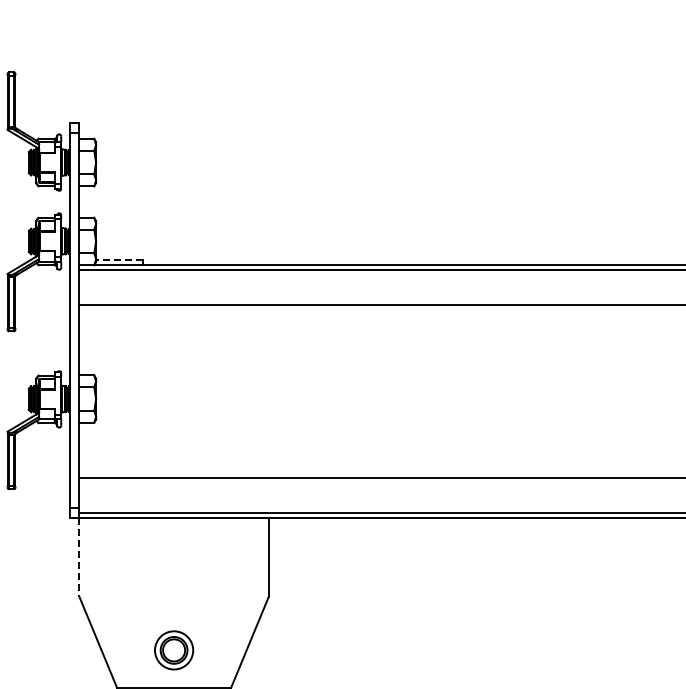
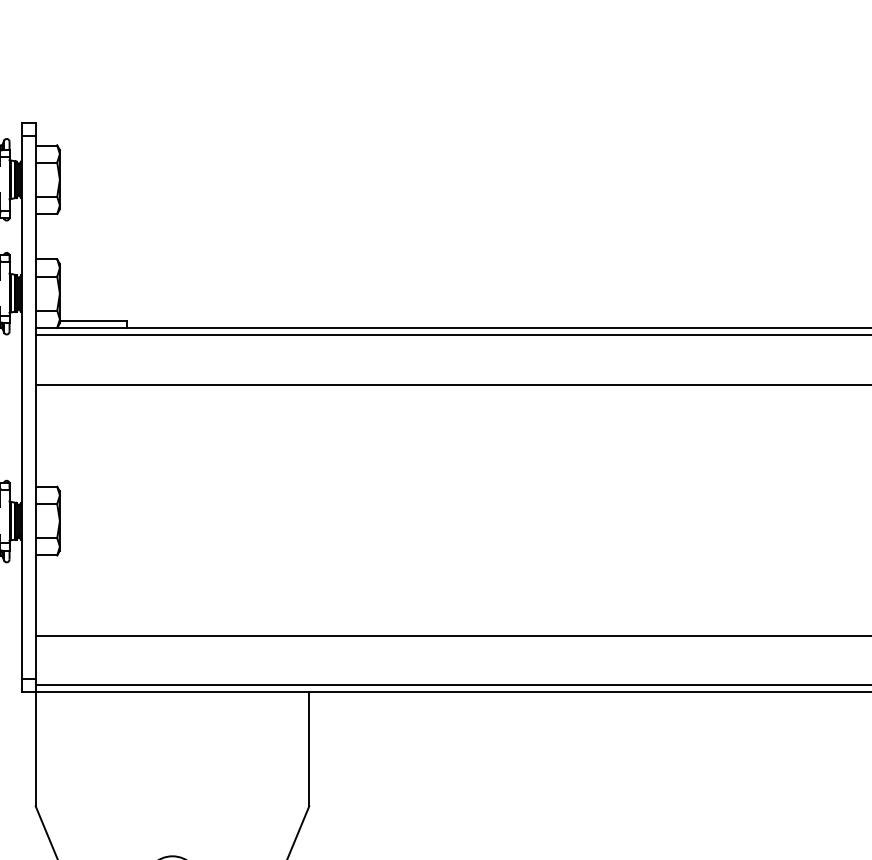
line: (118, 260) -> (92, 321), dashed -> solid
line: (79, 557) -> (35, 749), dashed -> solid

